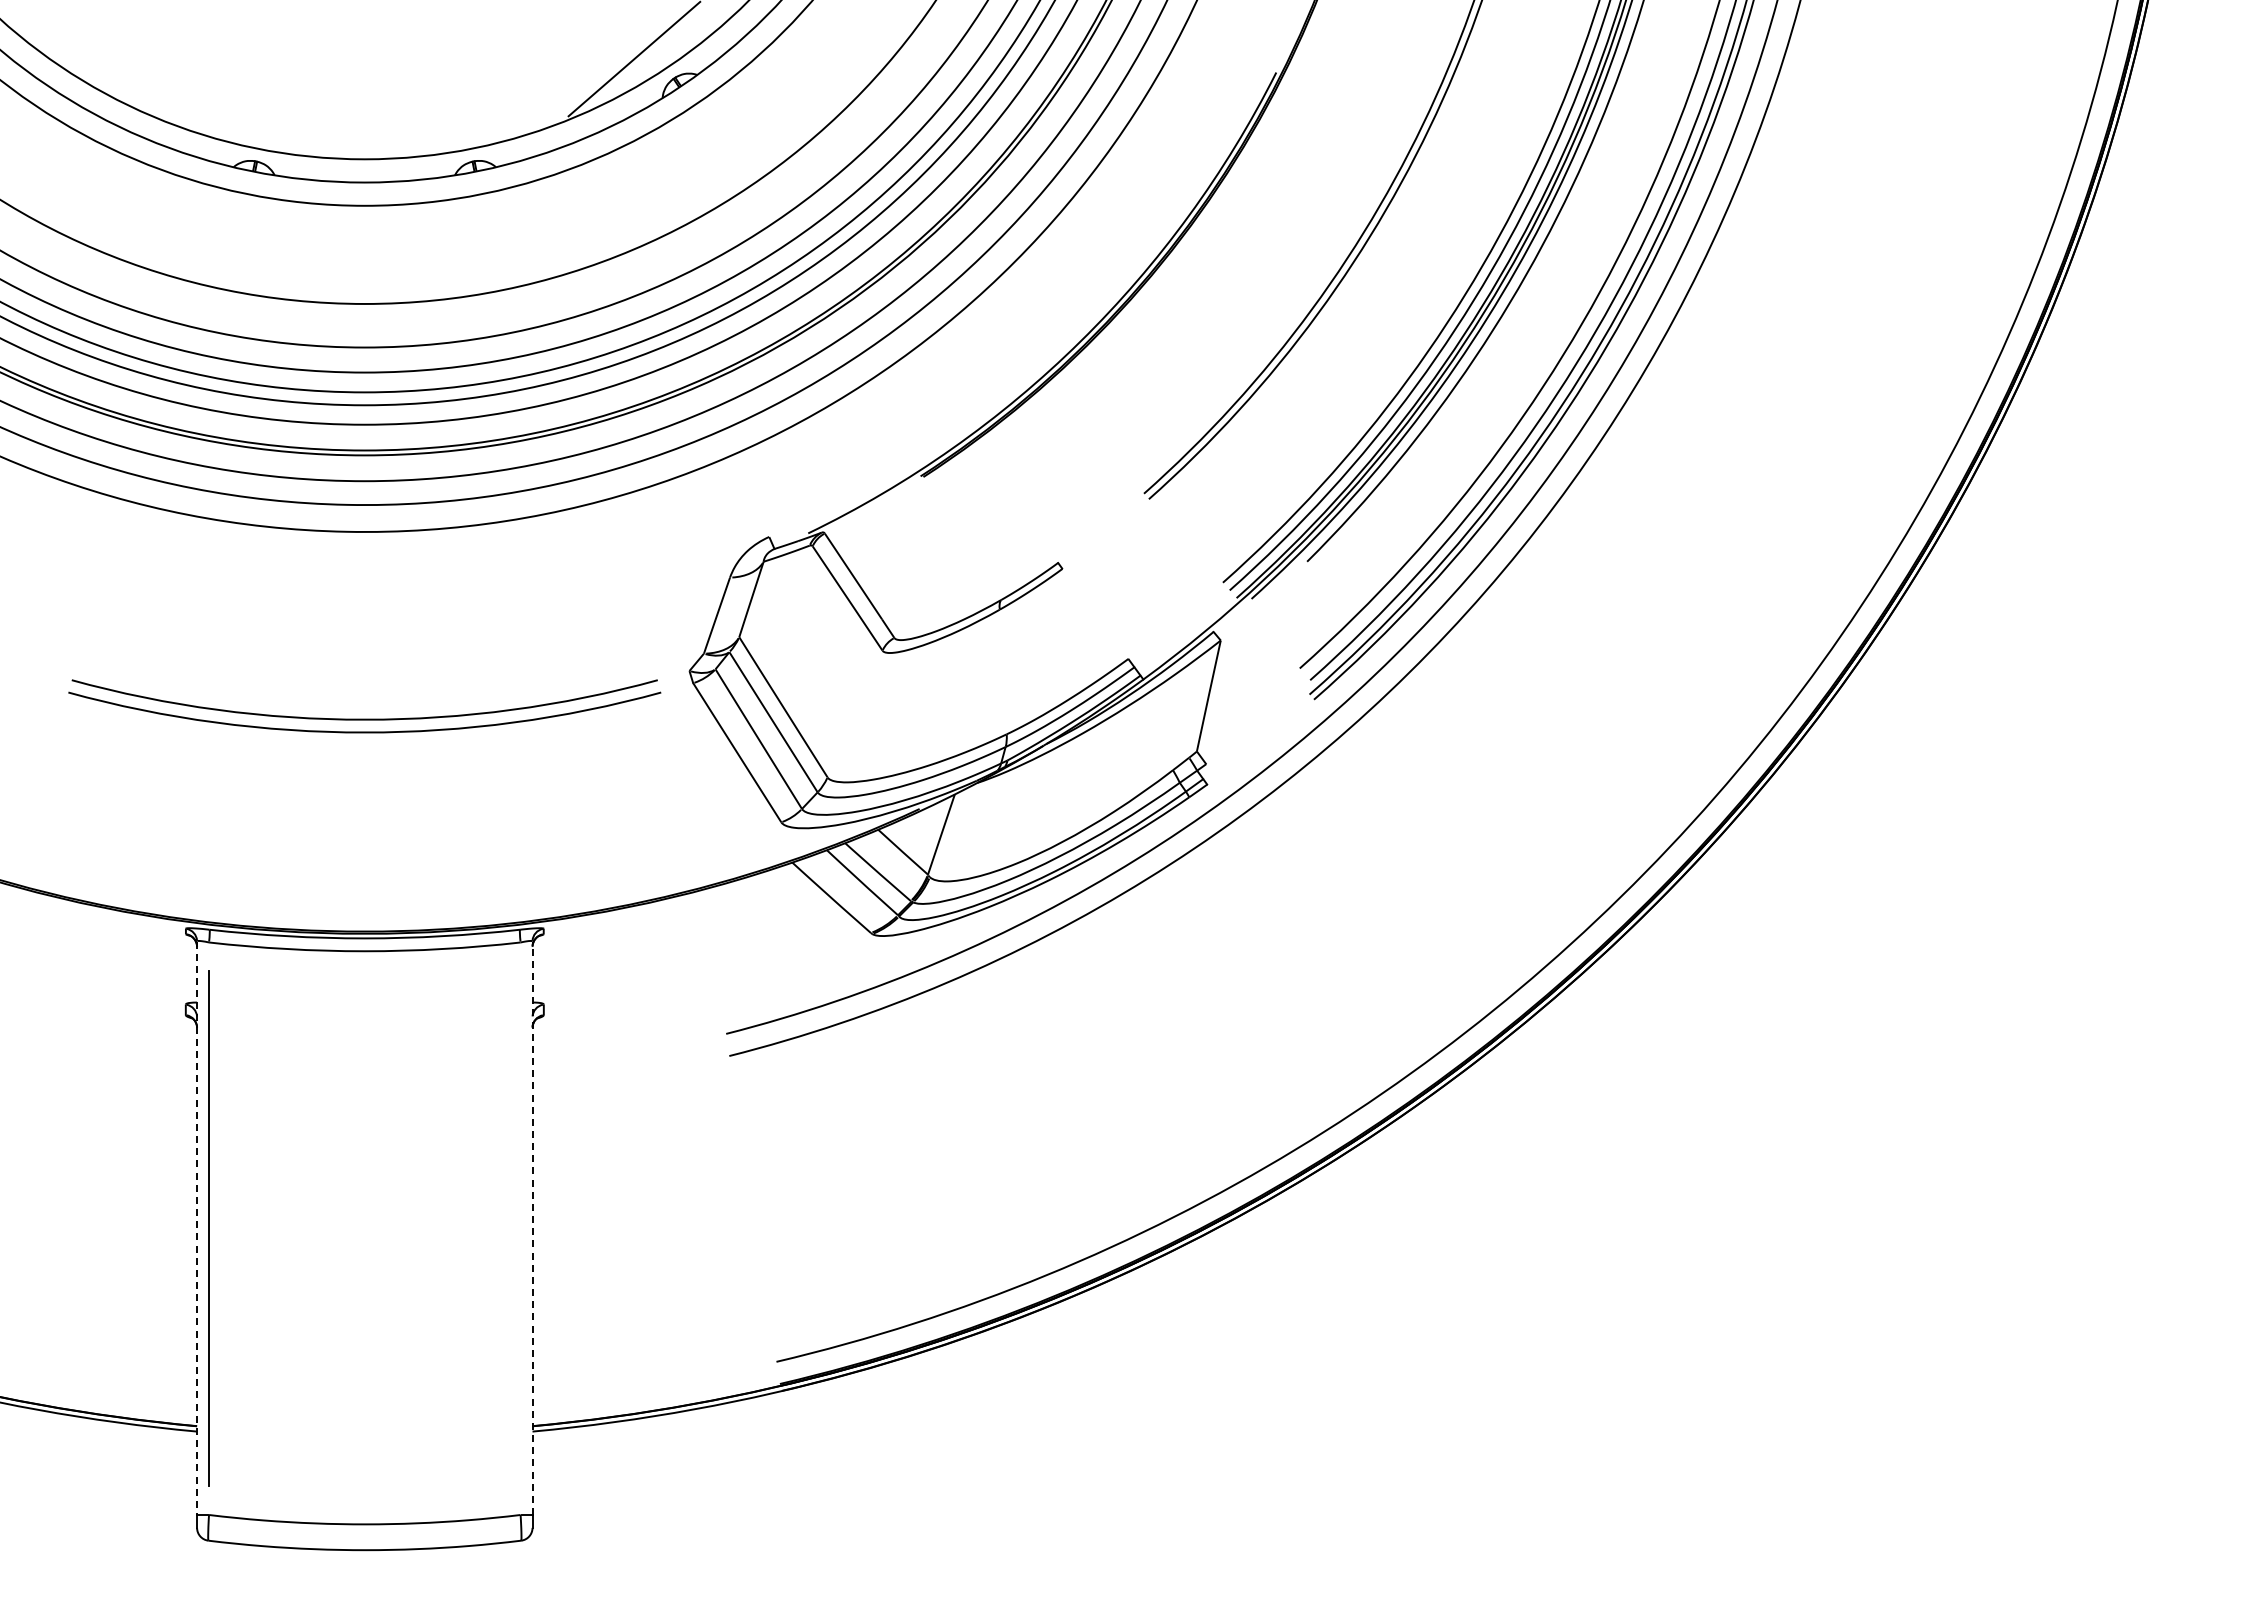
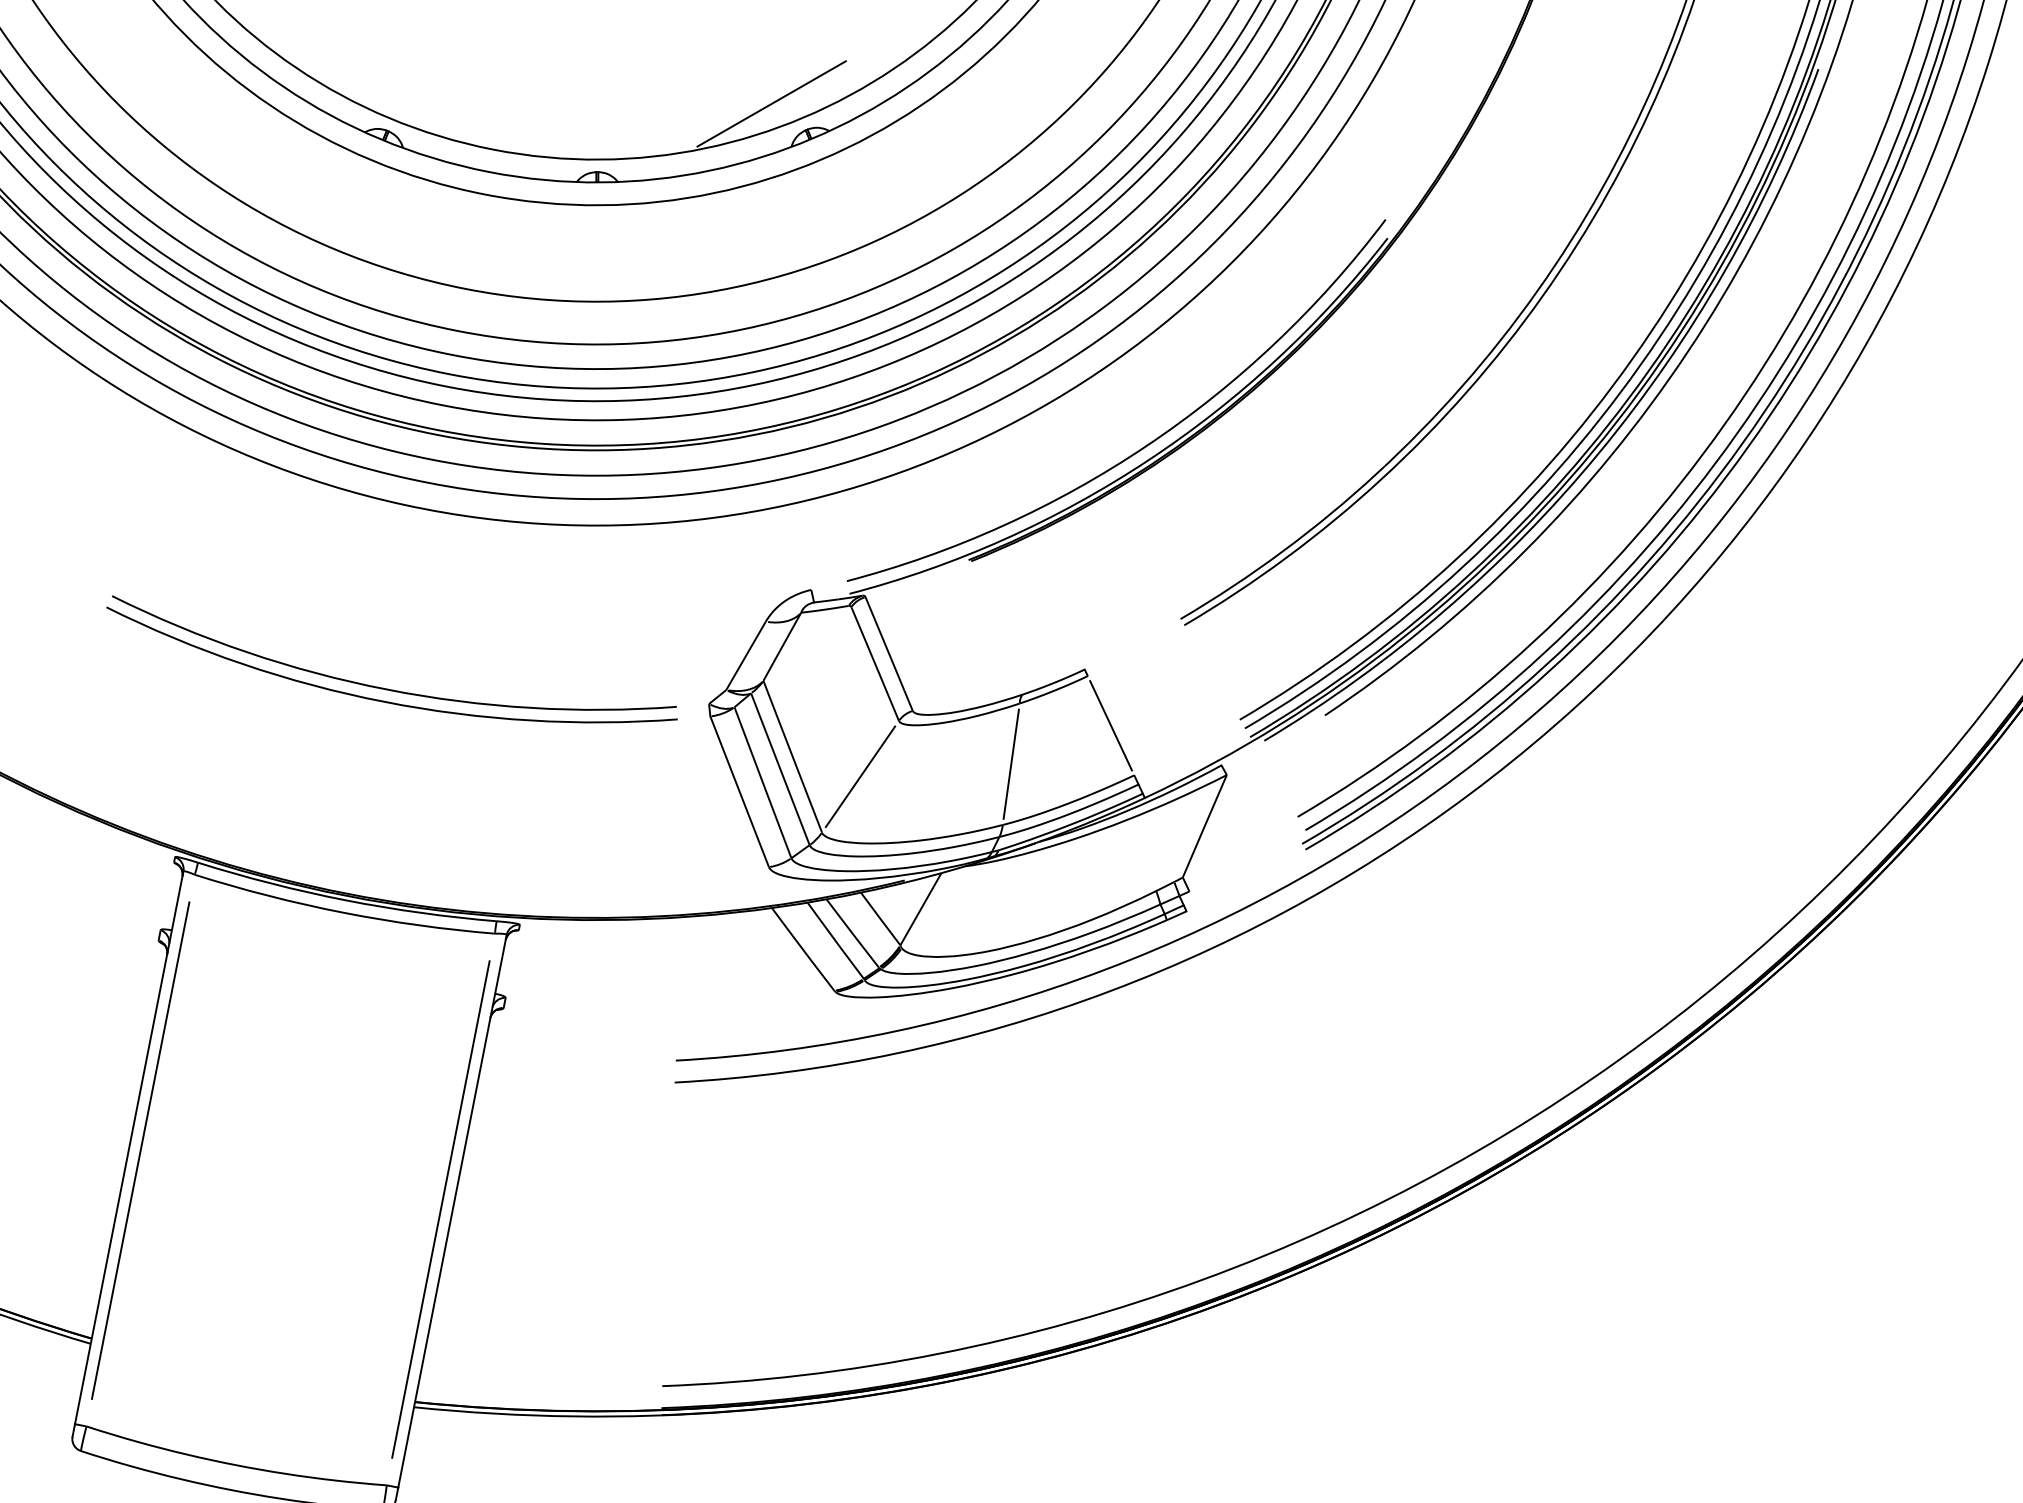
arc: (1076, 325) -> (1147, 444), added
line: (1095, 613) -> (1111, 725), added
line: (1003, 671) -> (1011, 763), added
line: (854, 714) -> (859, 777), added
line: (197, 1228) -> (129, 1148), dashed -> solid
line: (520, 1228) -> (440, 1209), added
line: (532, 1228) -> (452, 1211), dashed -> solid

